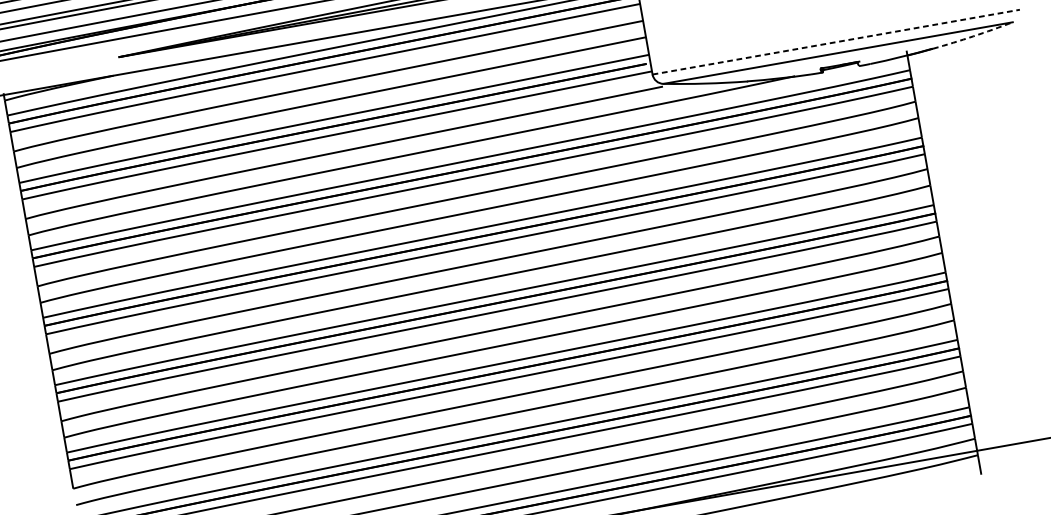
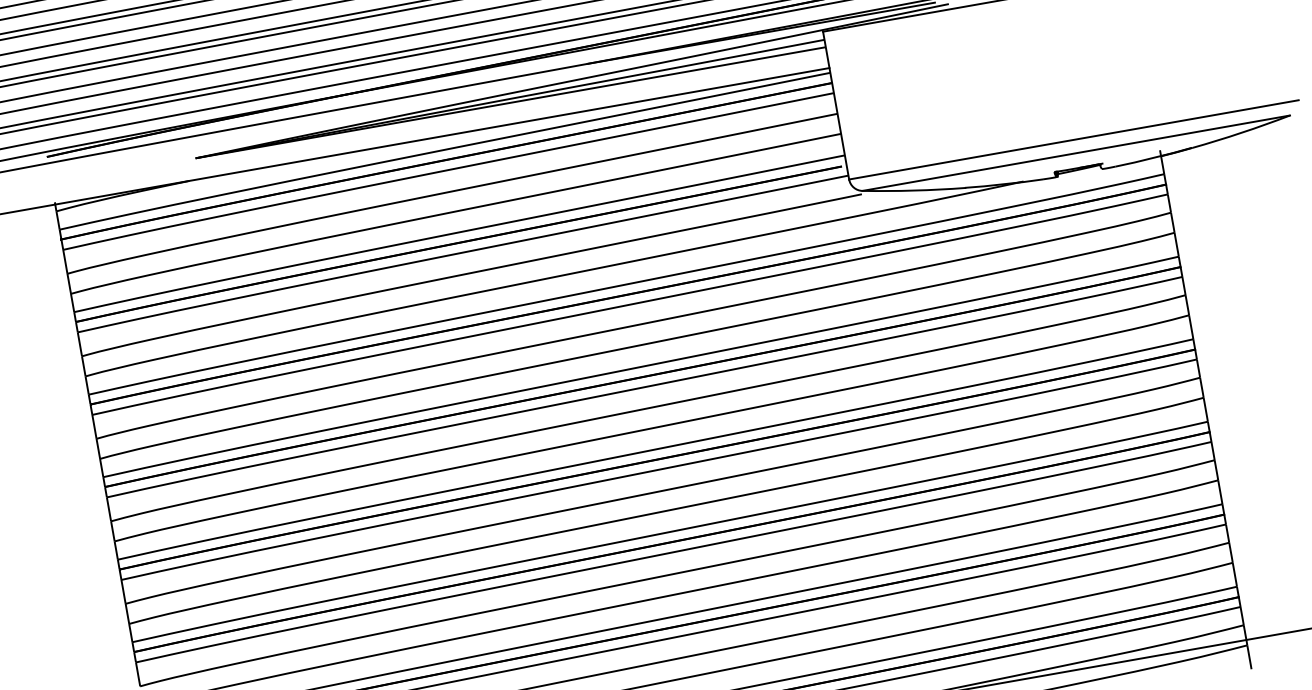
arc: (973, 36) -> (1241, 132), dashed -> solid
line: (836, 41) -> (1074, 139), dashed -> solid

